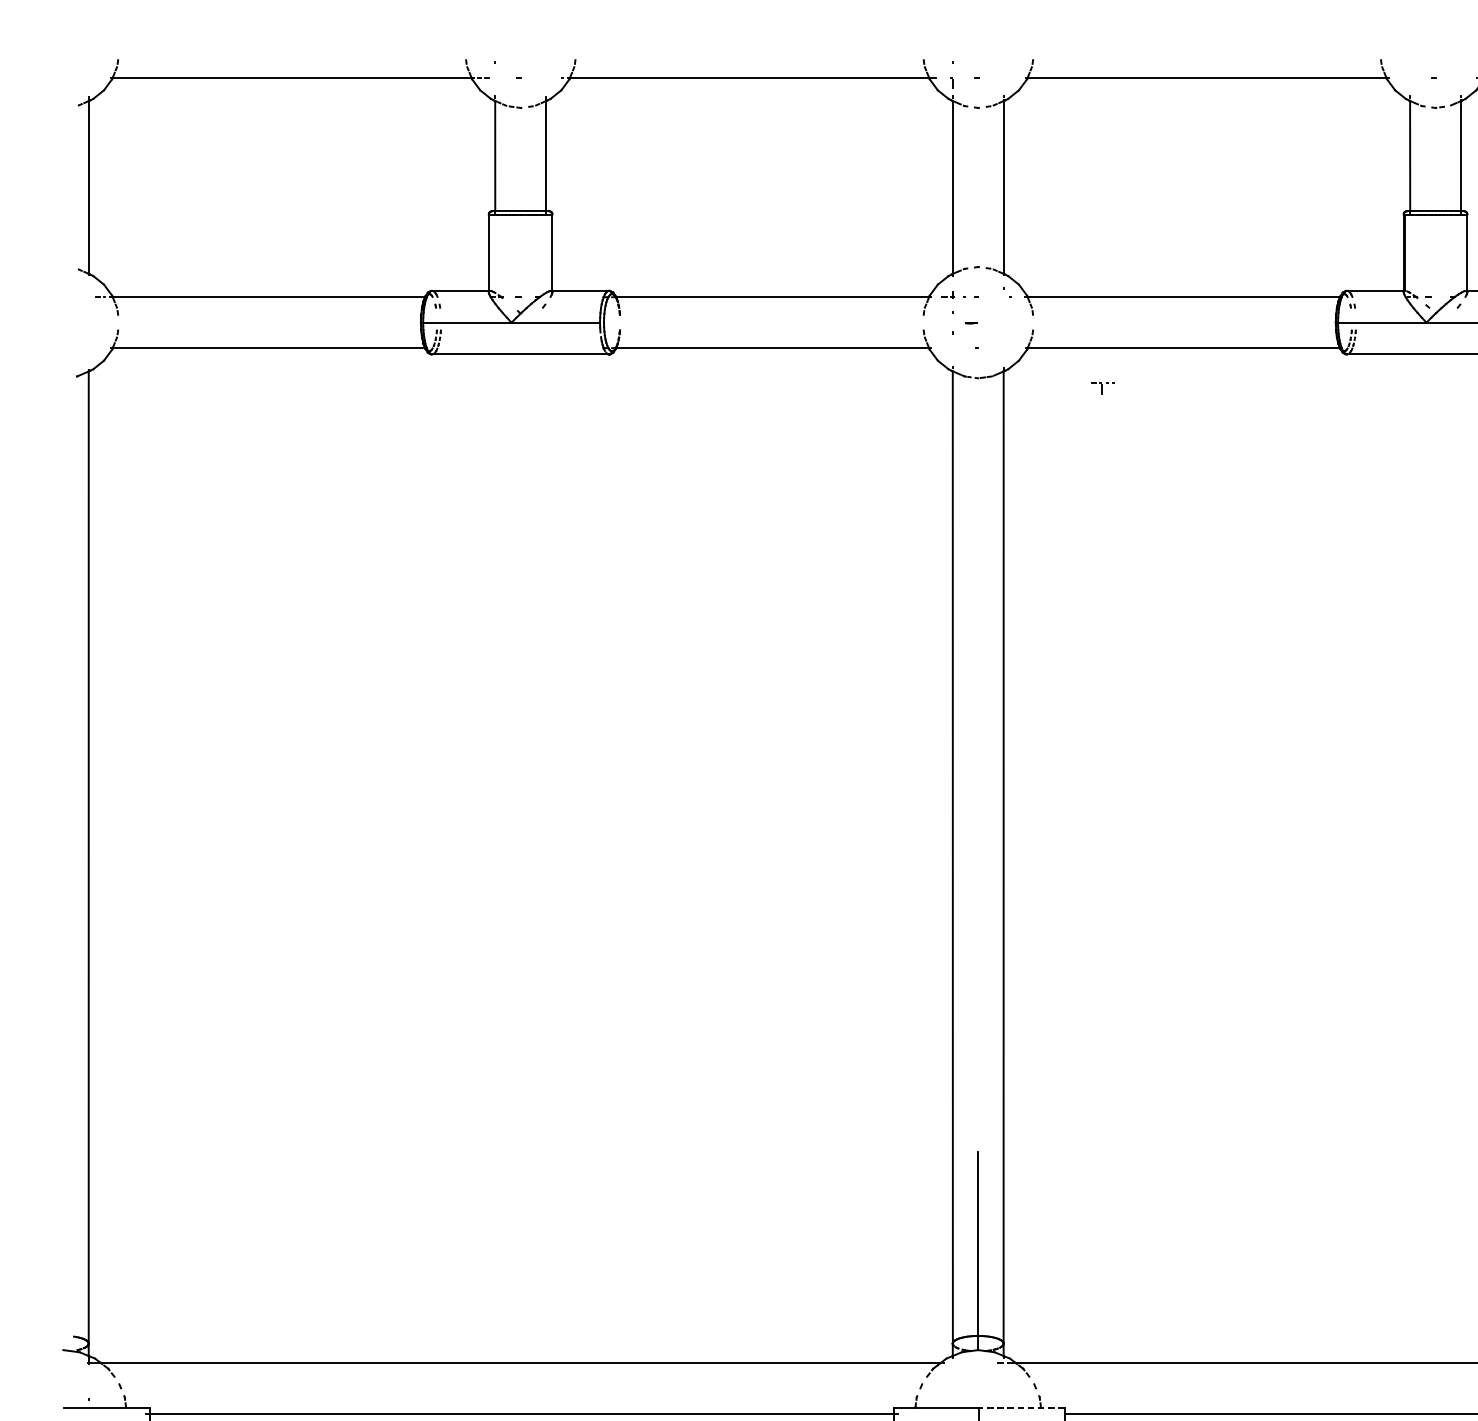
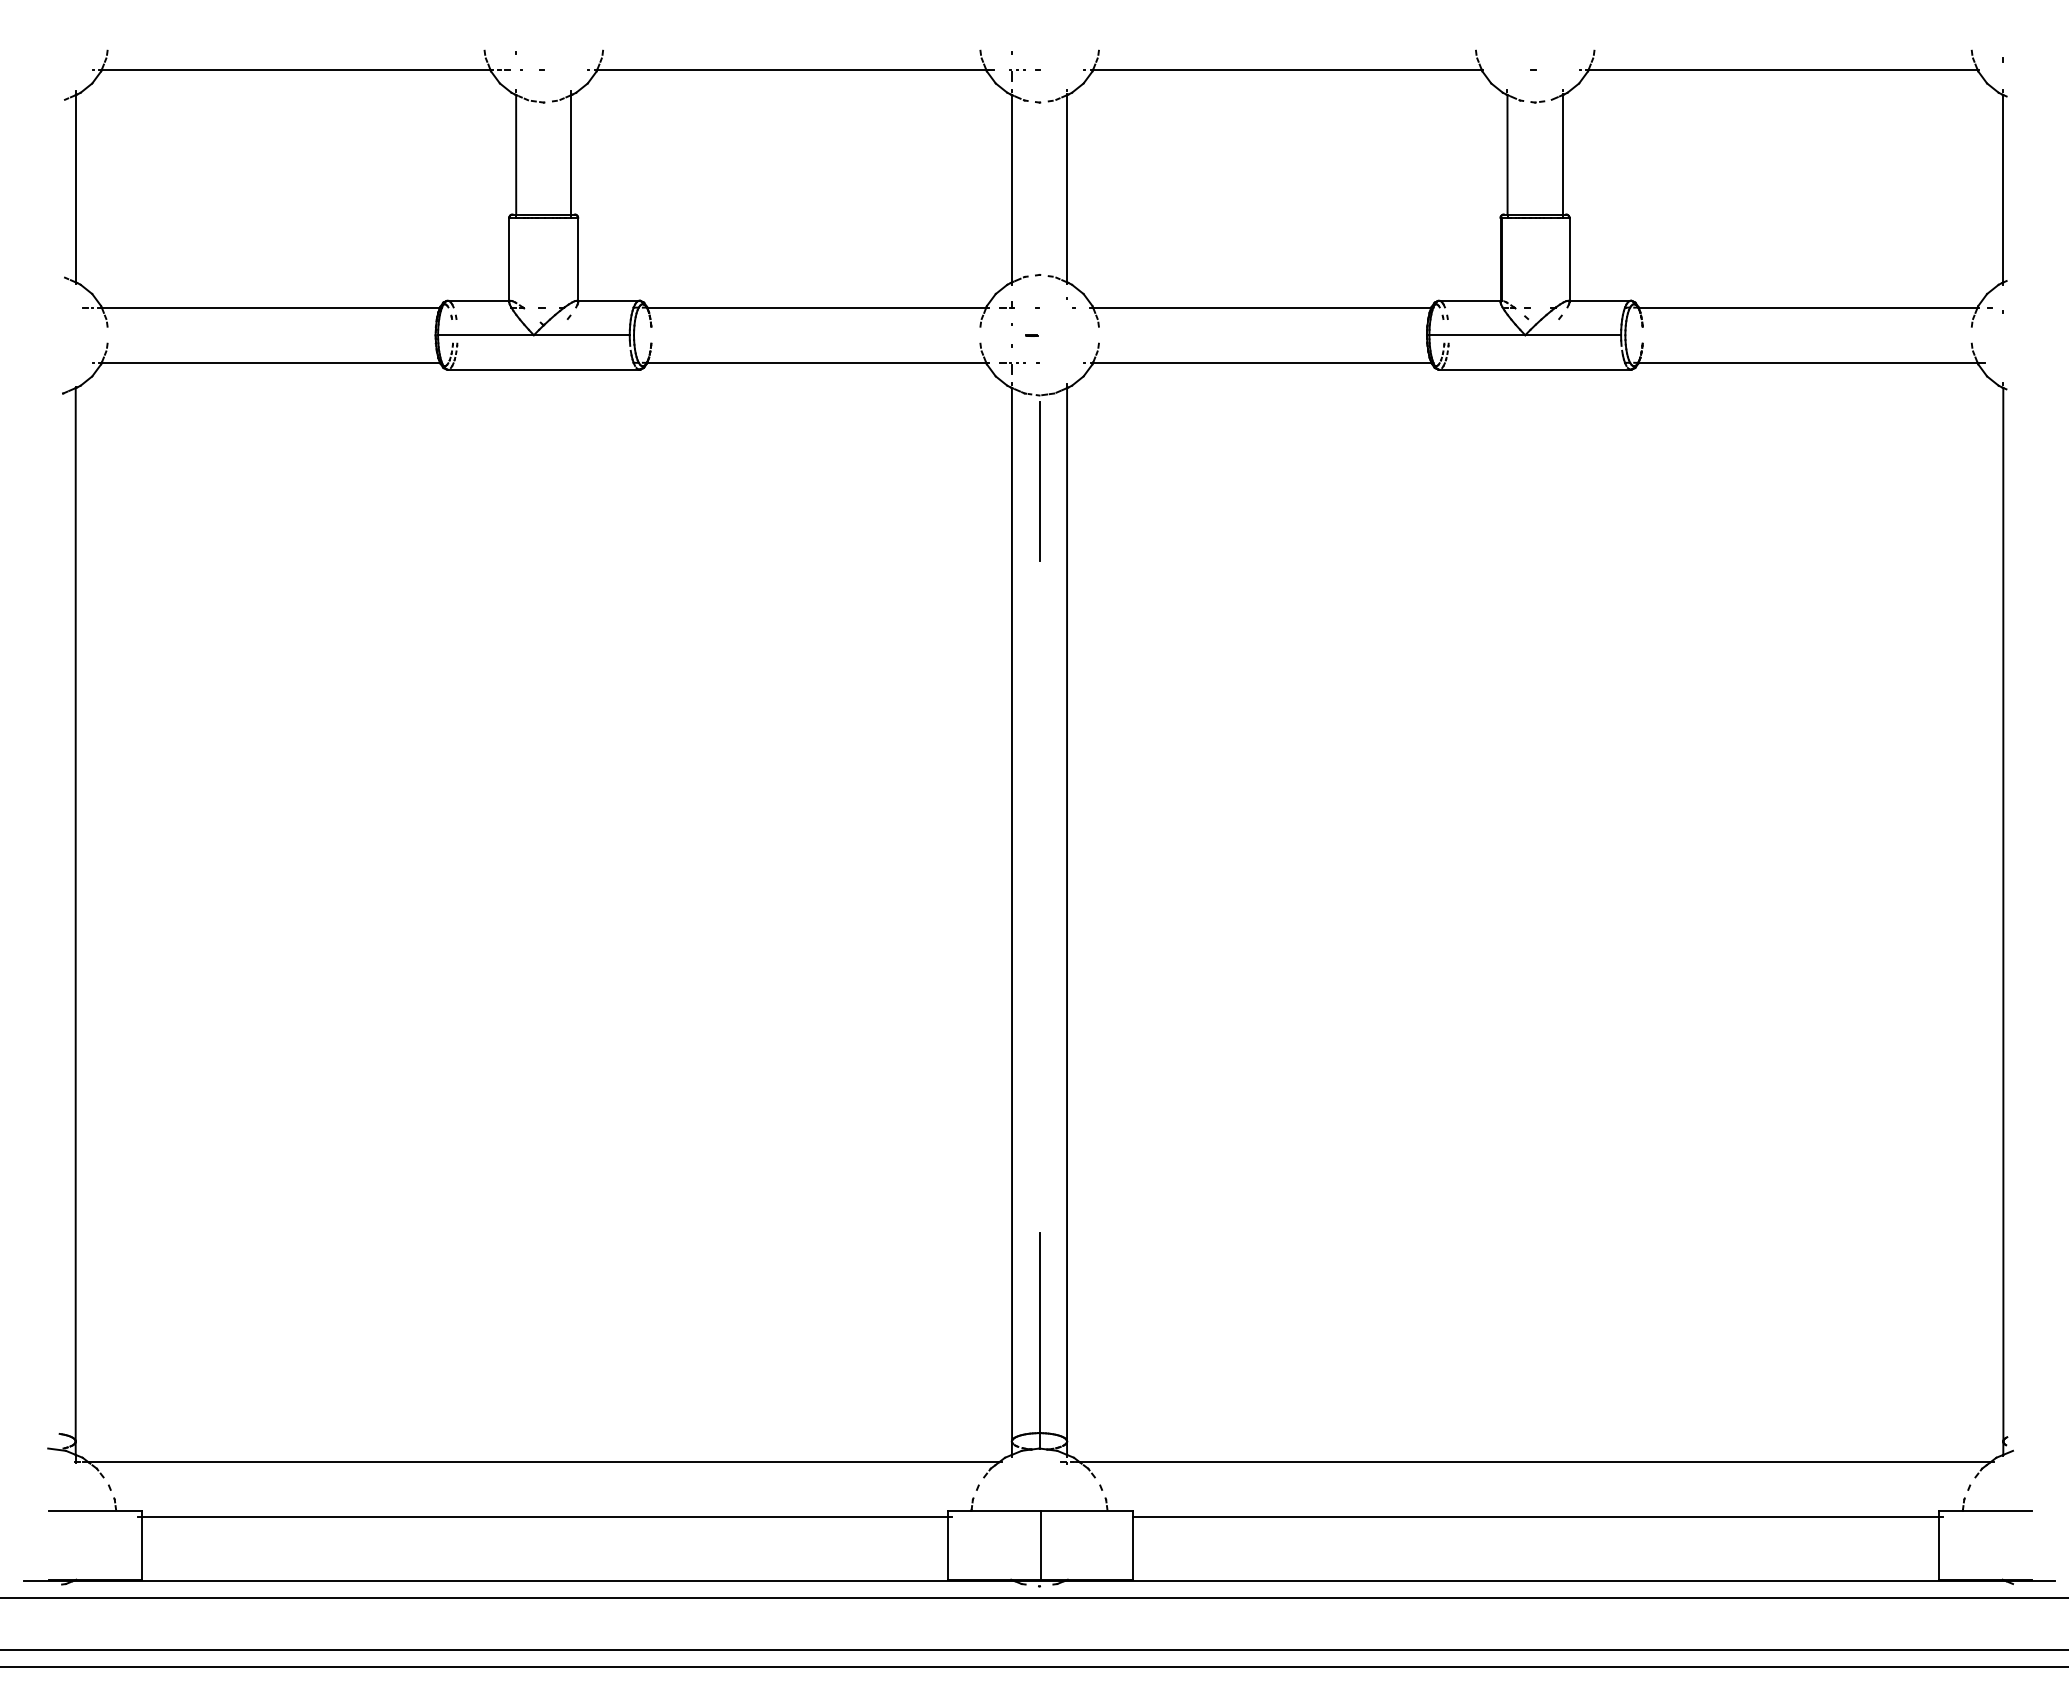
part: (1102, 388) -> (1012, 368), moved
line: (978, 457) -> (1039, 481), added
line: (1021, 1407) -> (1086, 1510), dashed -> solid

